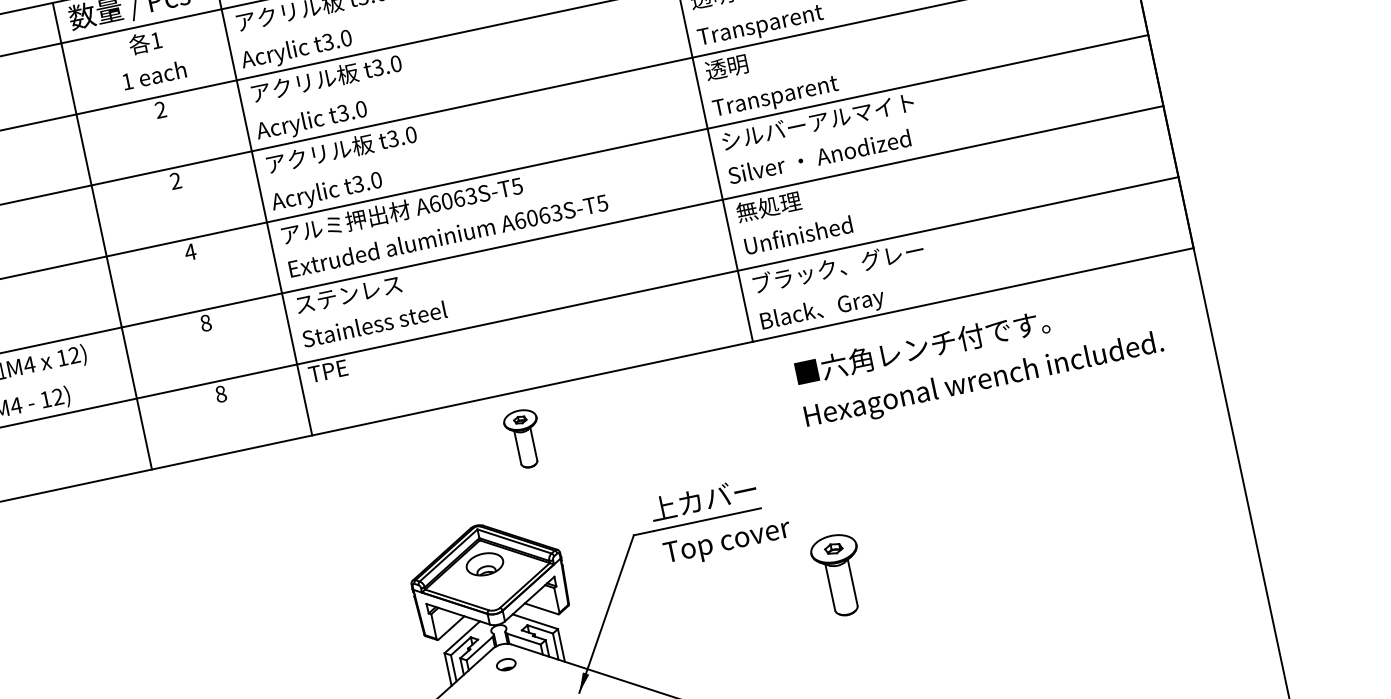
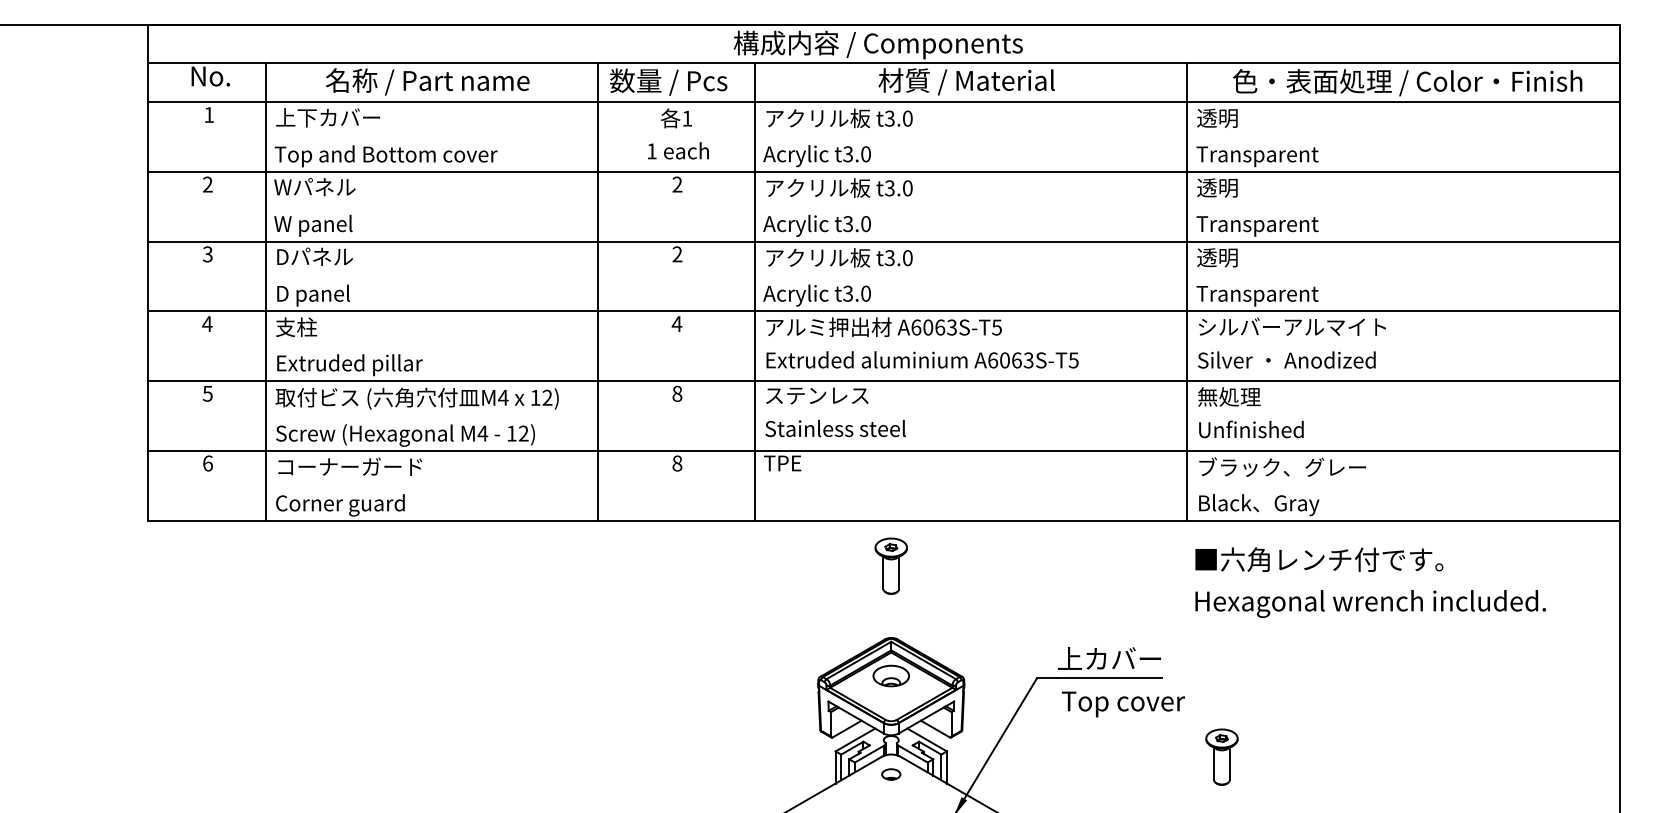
text: (979, 359) -> (1370, 582), moved
part: (523, 438) -> (890, 565), moved
part: (838, 574) -> (1221, 756), size x0.71

